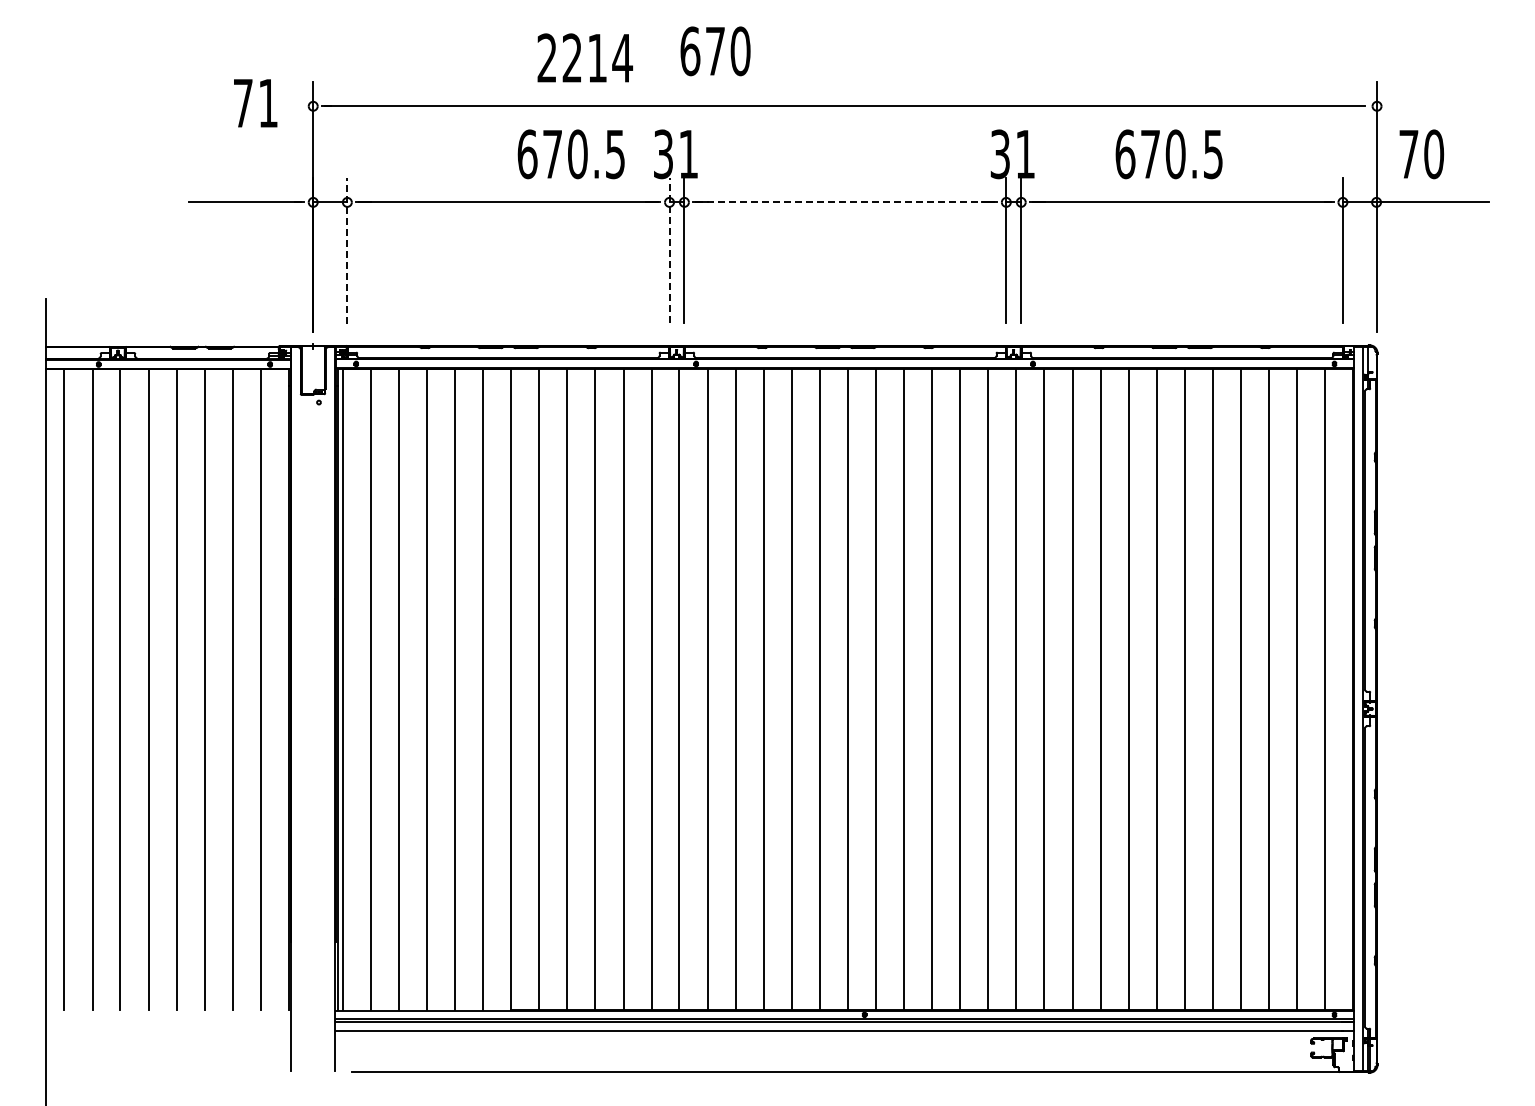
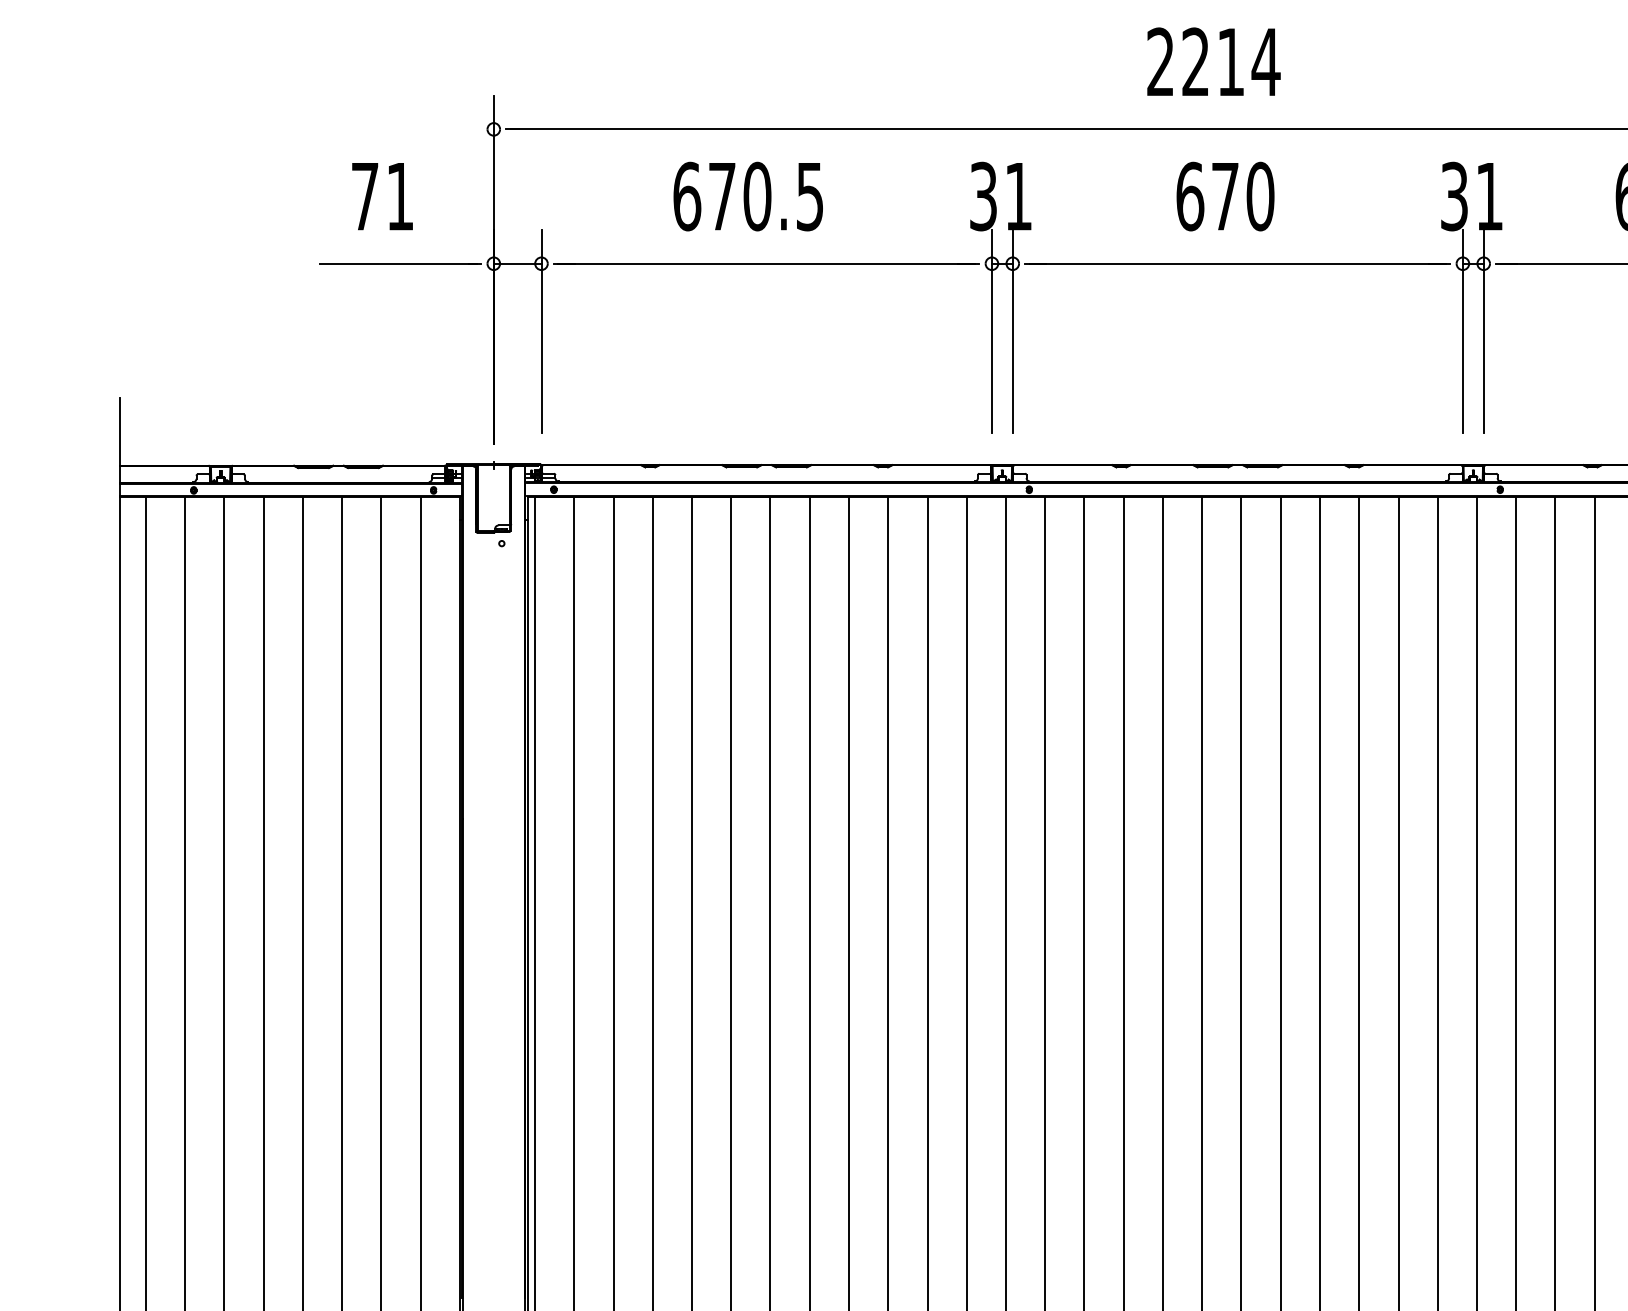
text: (715, 51) -> (1225, 196), moved
text: (584, 57) -> (1212, 61), moved
text: (255, 103) -> (382, 196), moved
text: (570, 154) -> (747, 196), moved
line: (845, 202) -> (1238, 263), dashed -> solid
line: (669, 250) -> (991, 331), dashed -> solid
line: (347, 251) -> (541, 332), dashed -> solid

